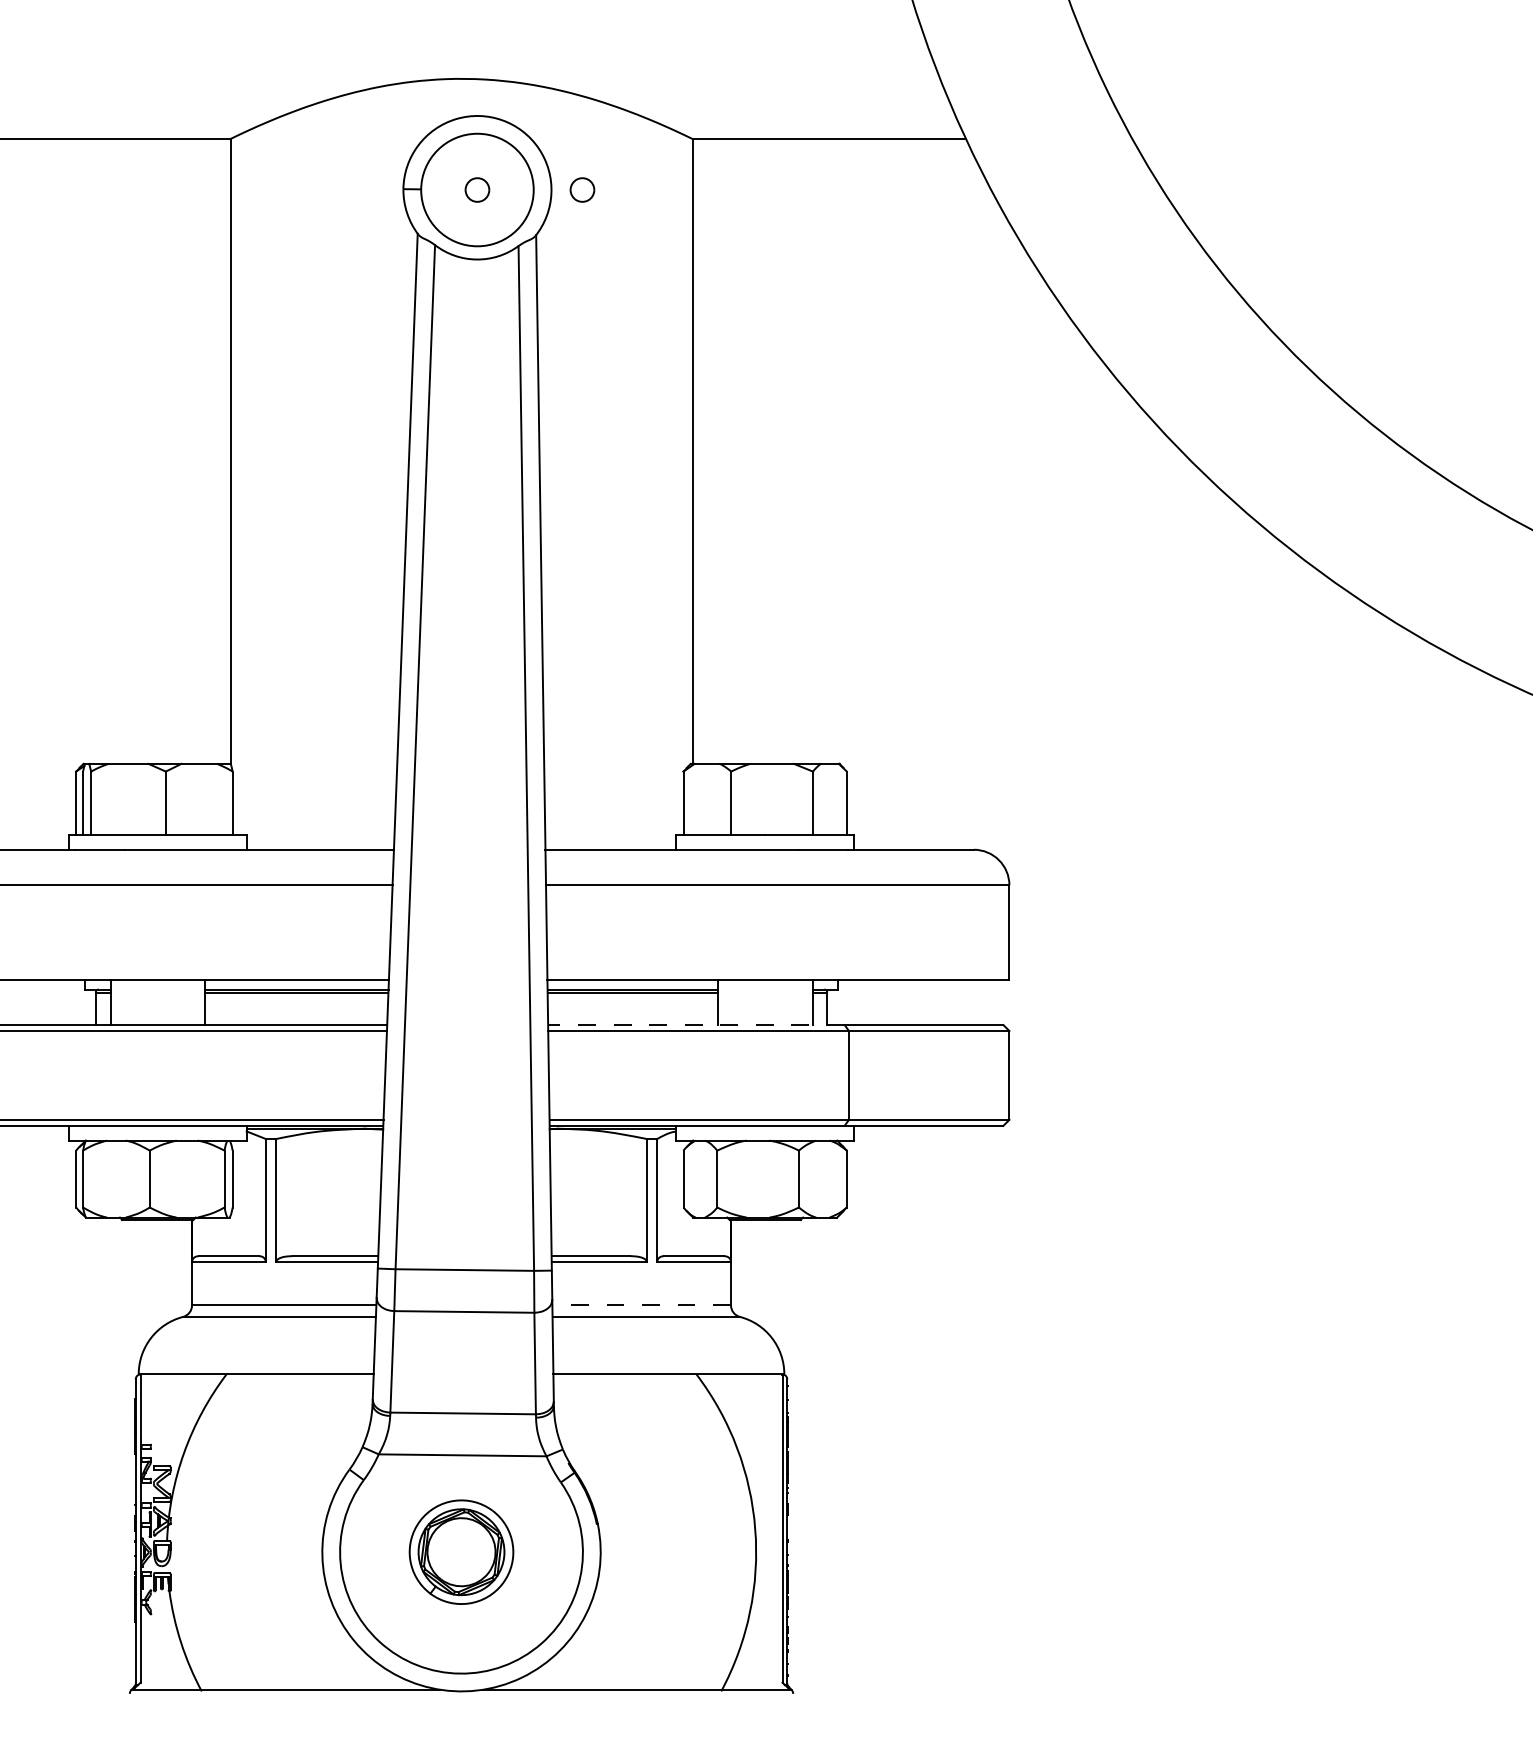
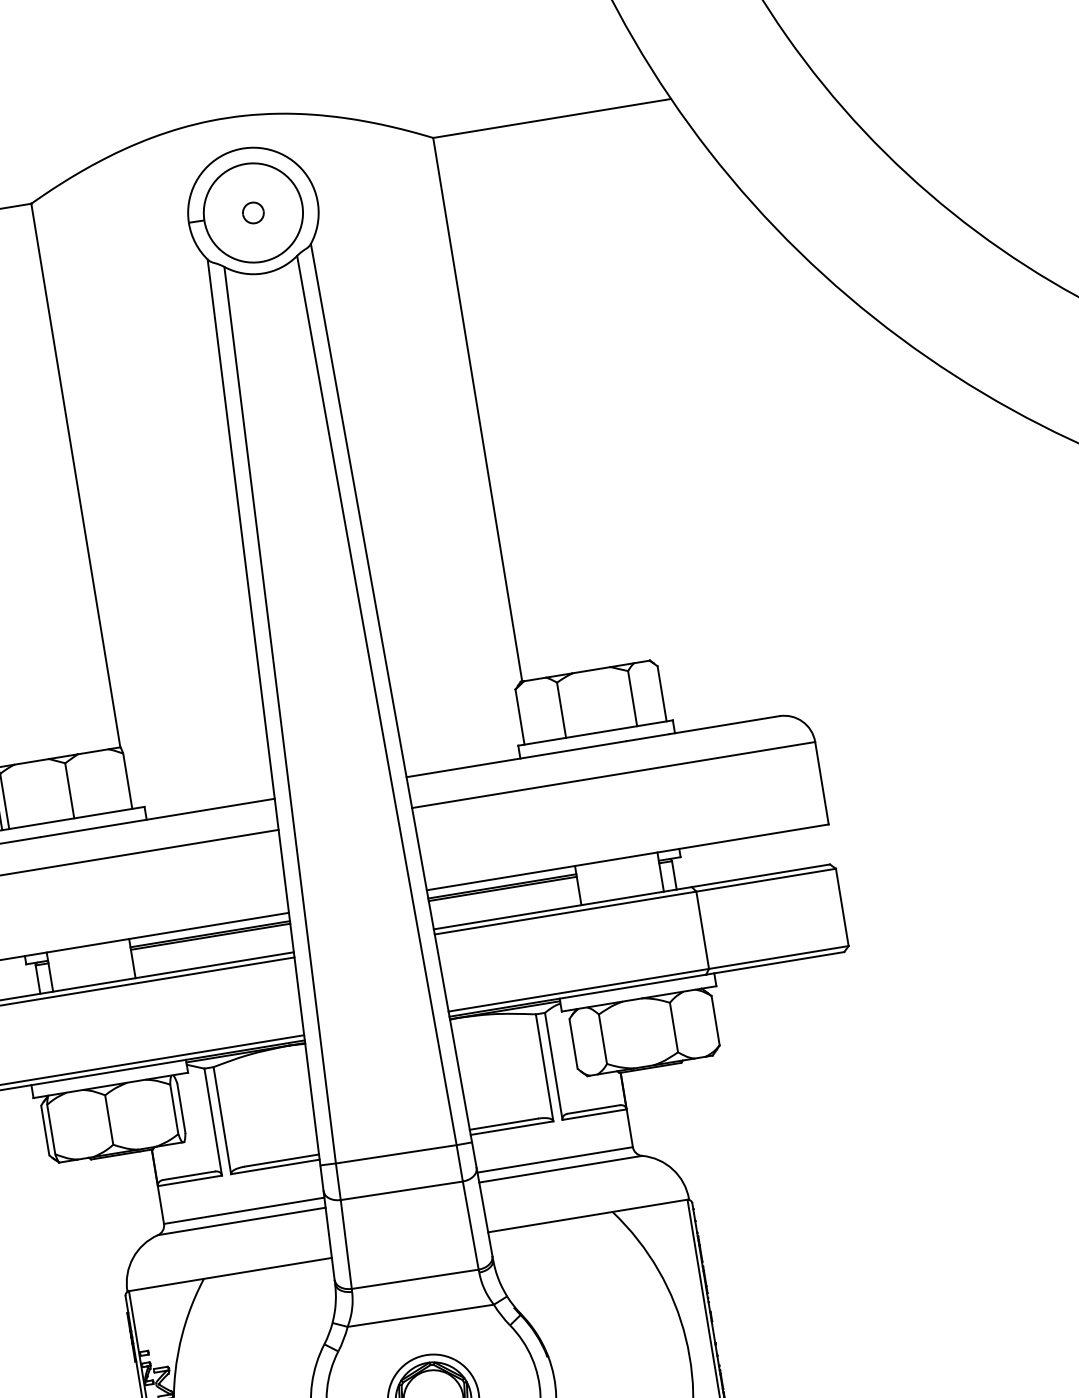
part: (582, 189) -> (344, 197), removed
line: (695, 1025) -> (562, 908), dashed -> solid
line: (641, 1305) -> (555, 1159), dashed -> solid

